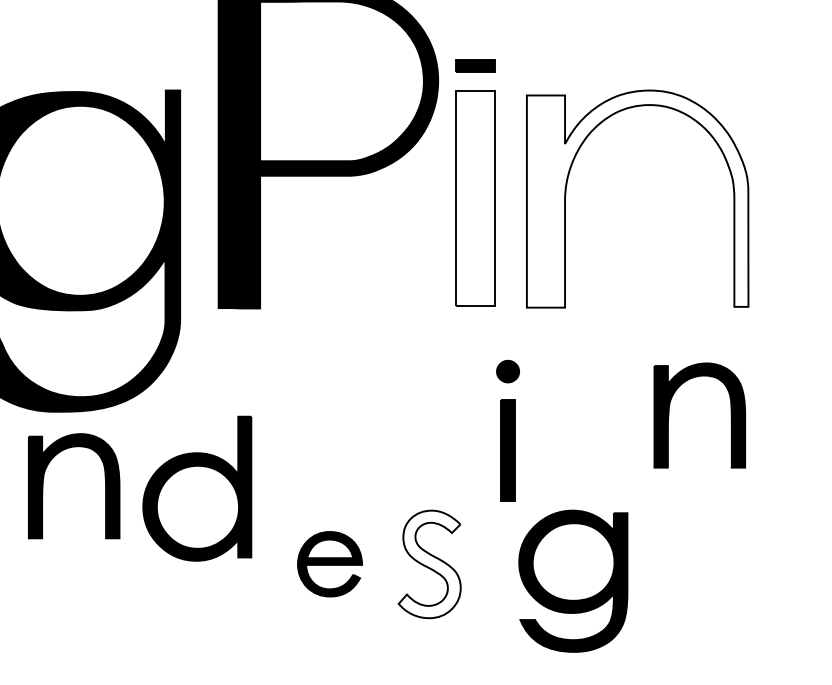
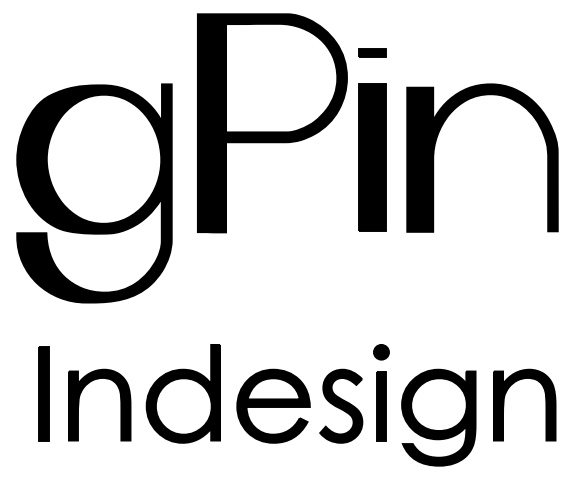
part: (475, 65) -> (372, 52), moved
fill: (475, 198) -> (372, 157), added
fill: (637, 198) -> (482, 157), added
part: (670, 414) -> (504, 404), moved
part: (508, 430) -> (381, 392), moved
part: (44, 485) -> (79, 404), moved
part: (196, 488) -> (182, 393), moved
part: (329, 563) -> (273, 405), size x1.67
fill: (430, 563) -> (341, 405), added

